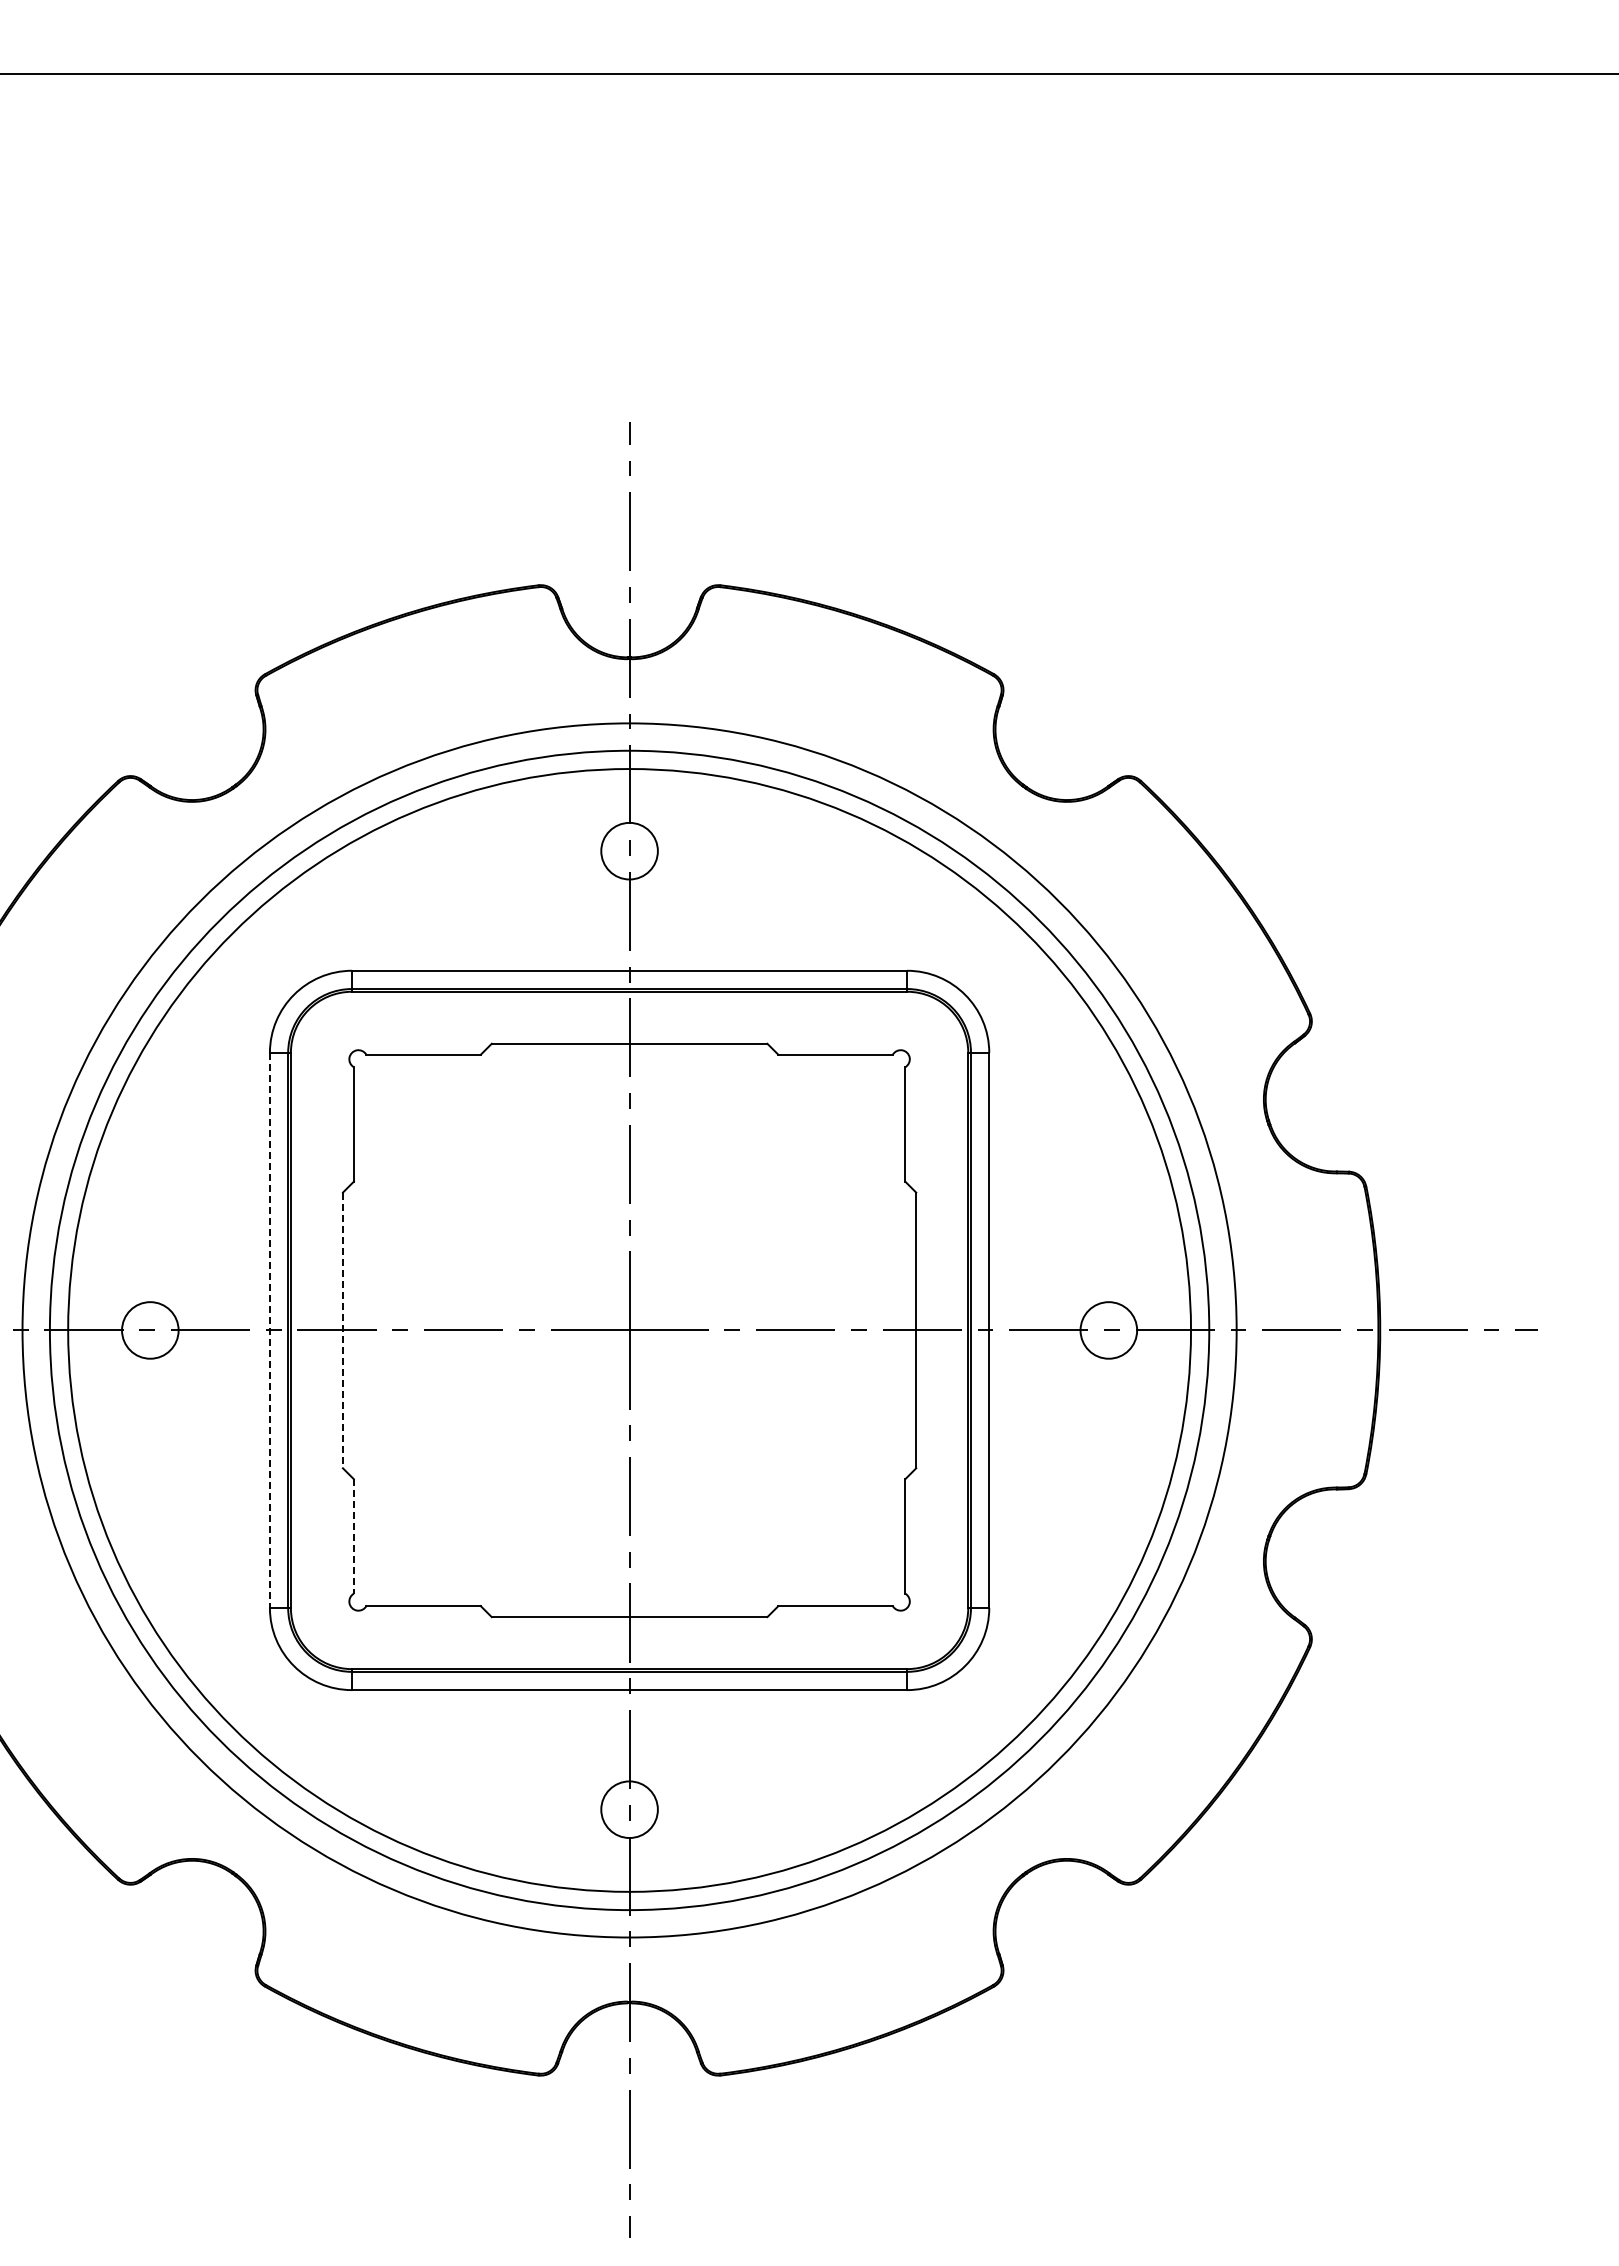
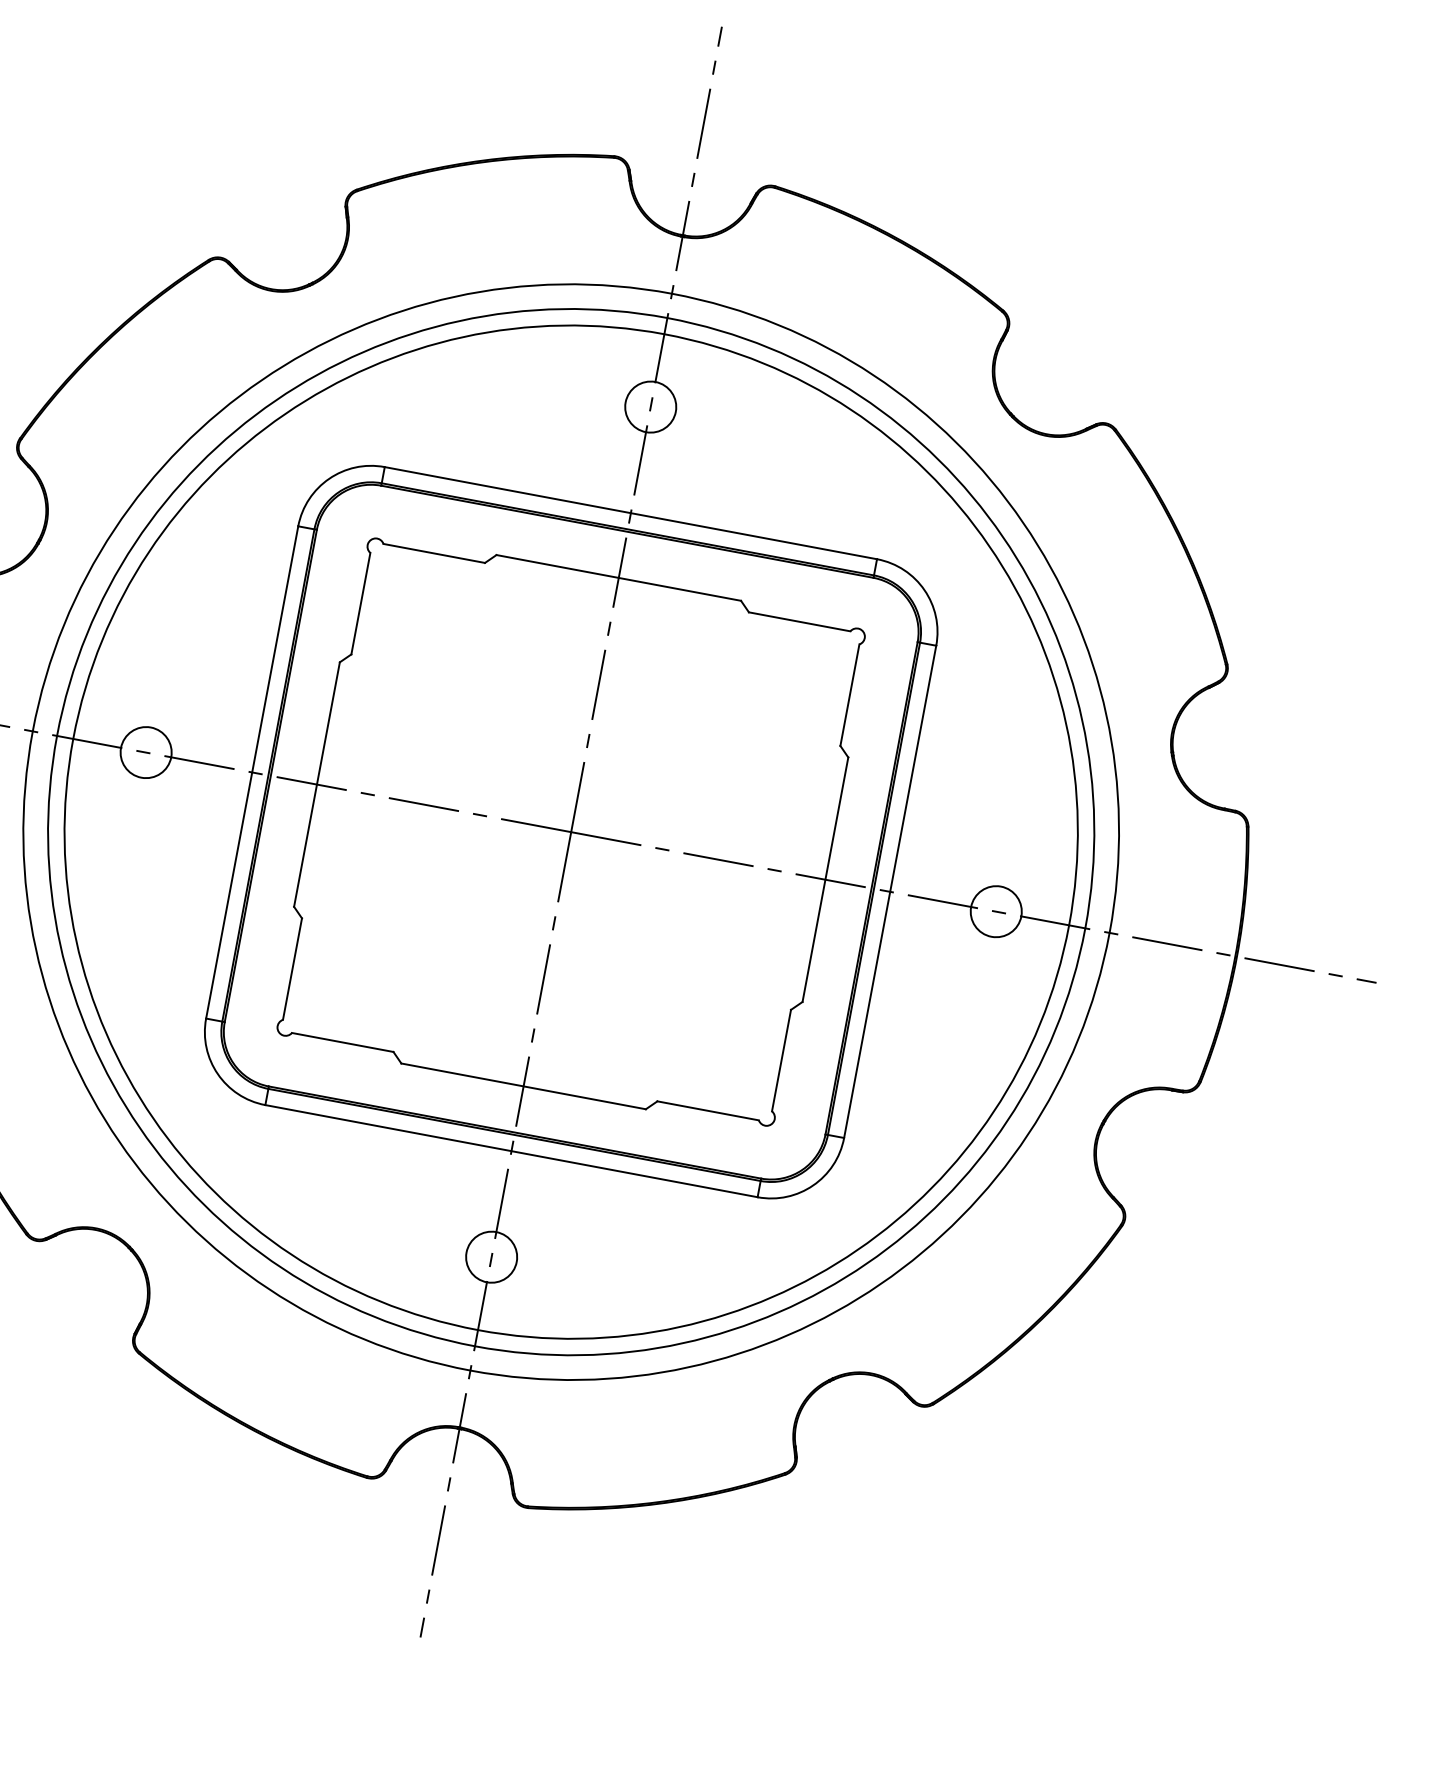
line: (269, 1330) -> (251, 772), dashed -> solid
line: (342, 1330) -> (316, 784), dashed -> solid
line: (353, 1536) -> (292, 969), dashed -> solid

